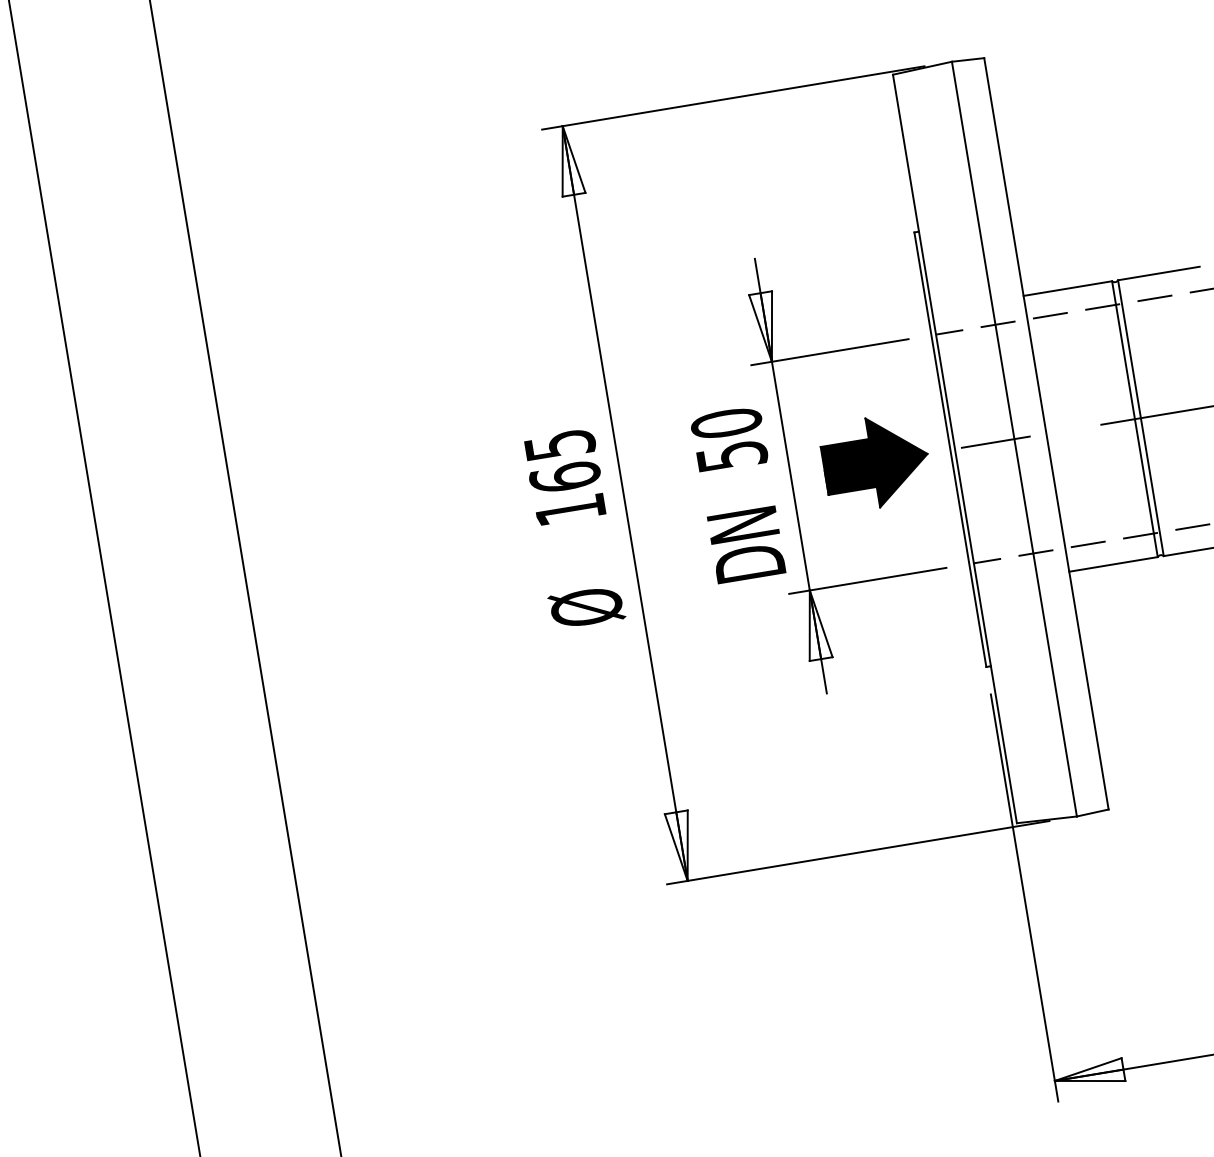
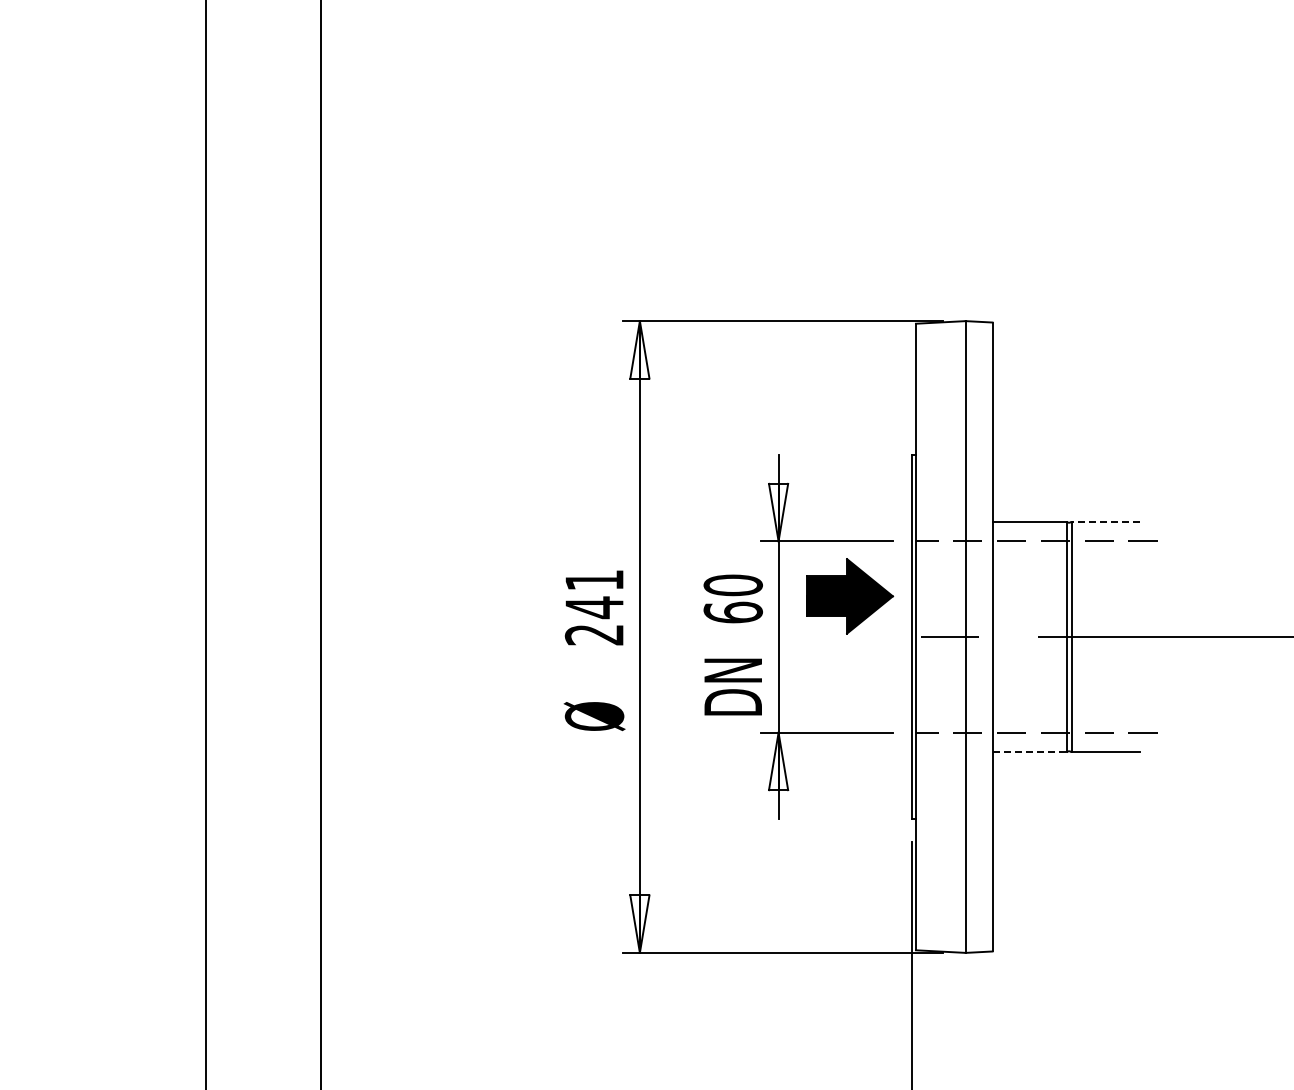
line: (1158, 273) -> (1105, 521), solid -> dashed
text: (732, 455) -> (733, 612), 50 -> 60
part: (876, 462) -> (850, 596), moved
text: (565, 477) -> (594, 607), 165 -> 241
line: (1114, 564) -> (1030, 752), solid -> dashed

